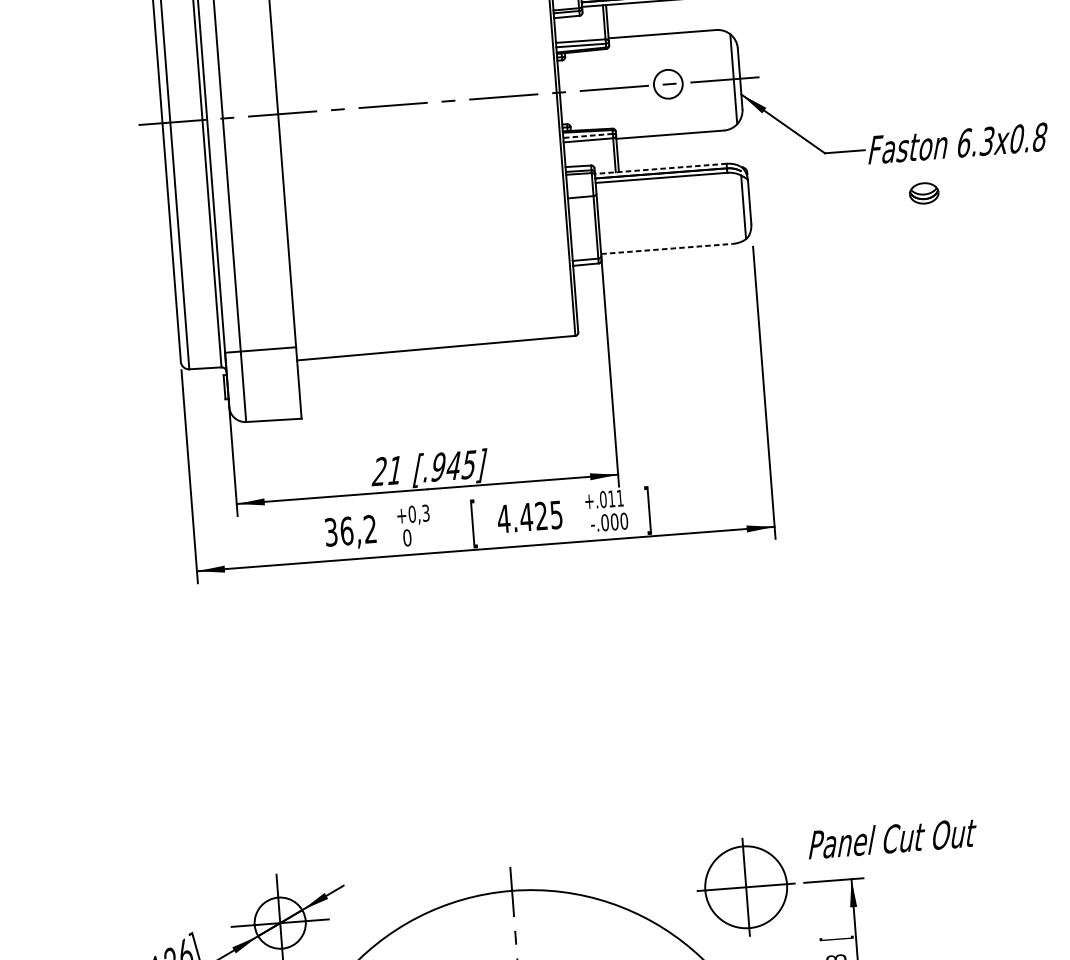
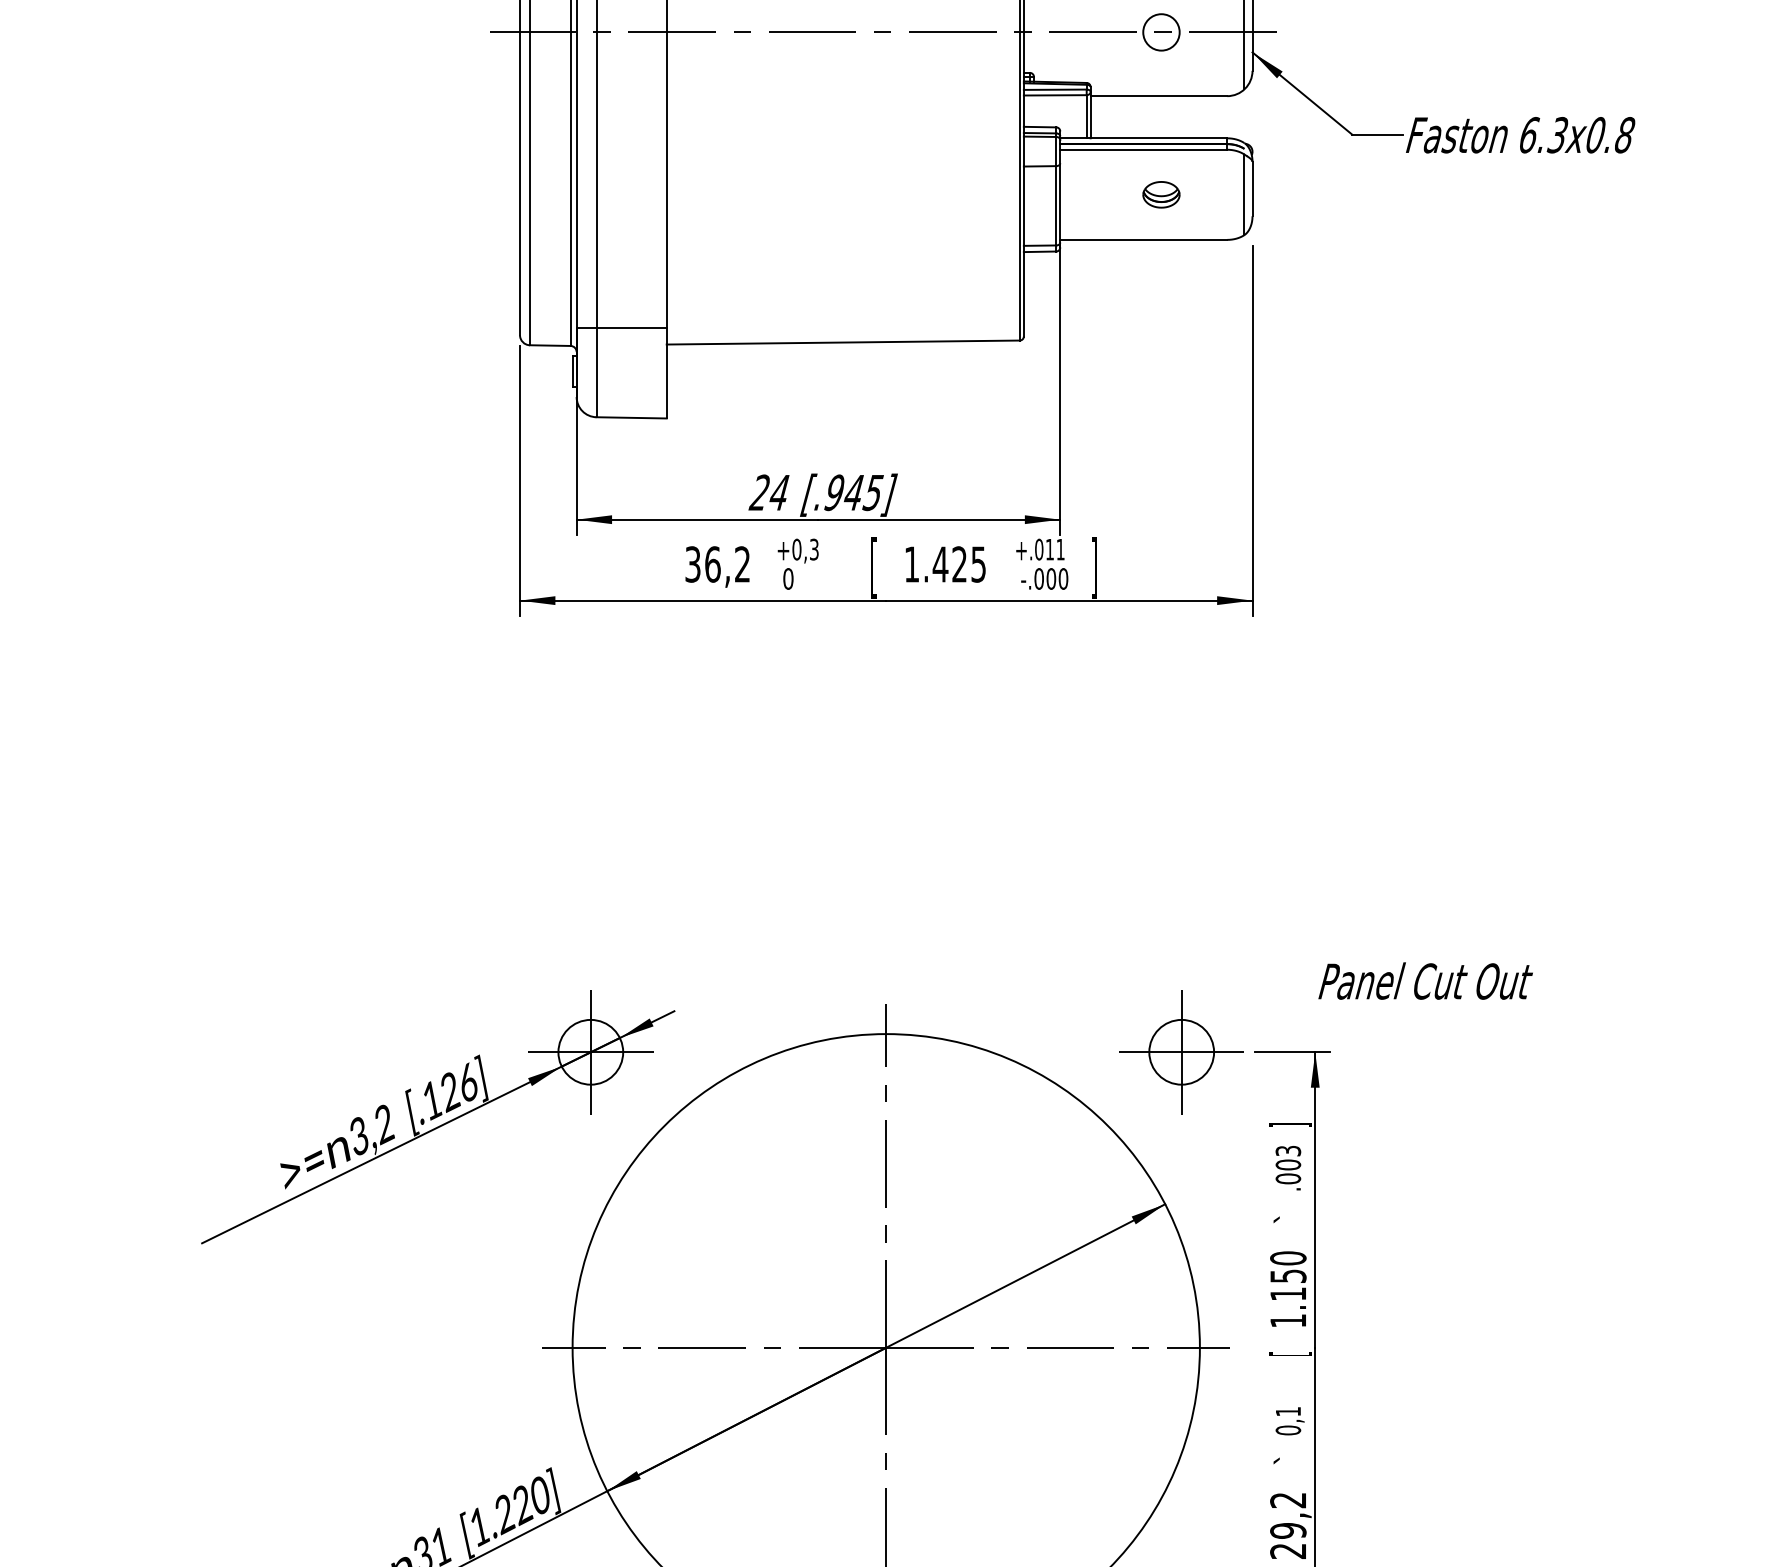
line: (587, 135) -> (1054, 89), dashed -> solid
line: (660, 169) -> (1143, 138), dashed -> solid
part: (924, 193) -> (1161, 194), moved
line: (667, 248) -> (1144, 239), dashed -> solid
text: (395, 470) -> (779, 492), 21 -> 24
text: (503, 519) -> (911, 564), 4.425 -> 1.425
text: (892, 838) -> (1425, 980), moved
circle: (745, 886) -> (1181, 1051), size x0.62
text: (836, 938) -> (1290, 1125), [ -> ]

